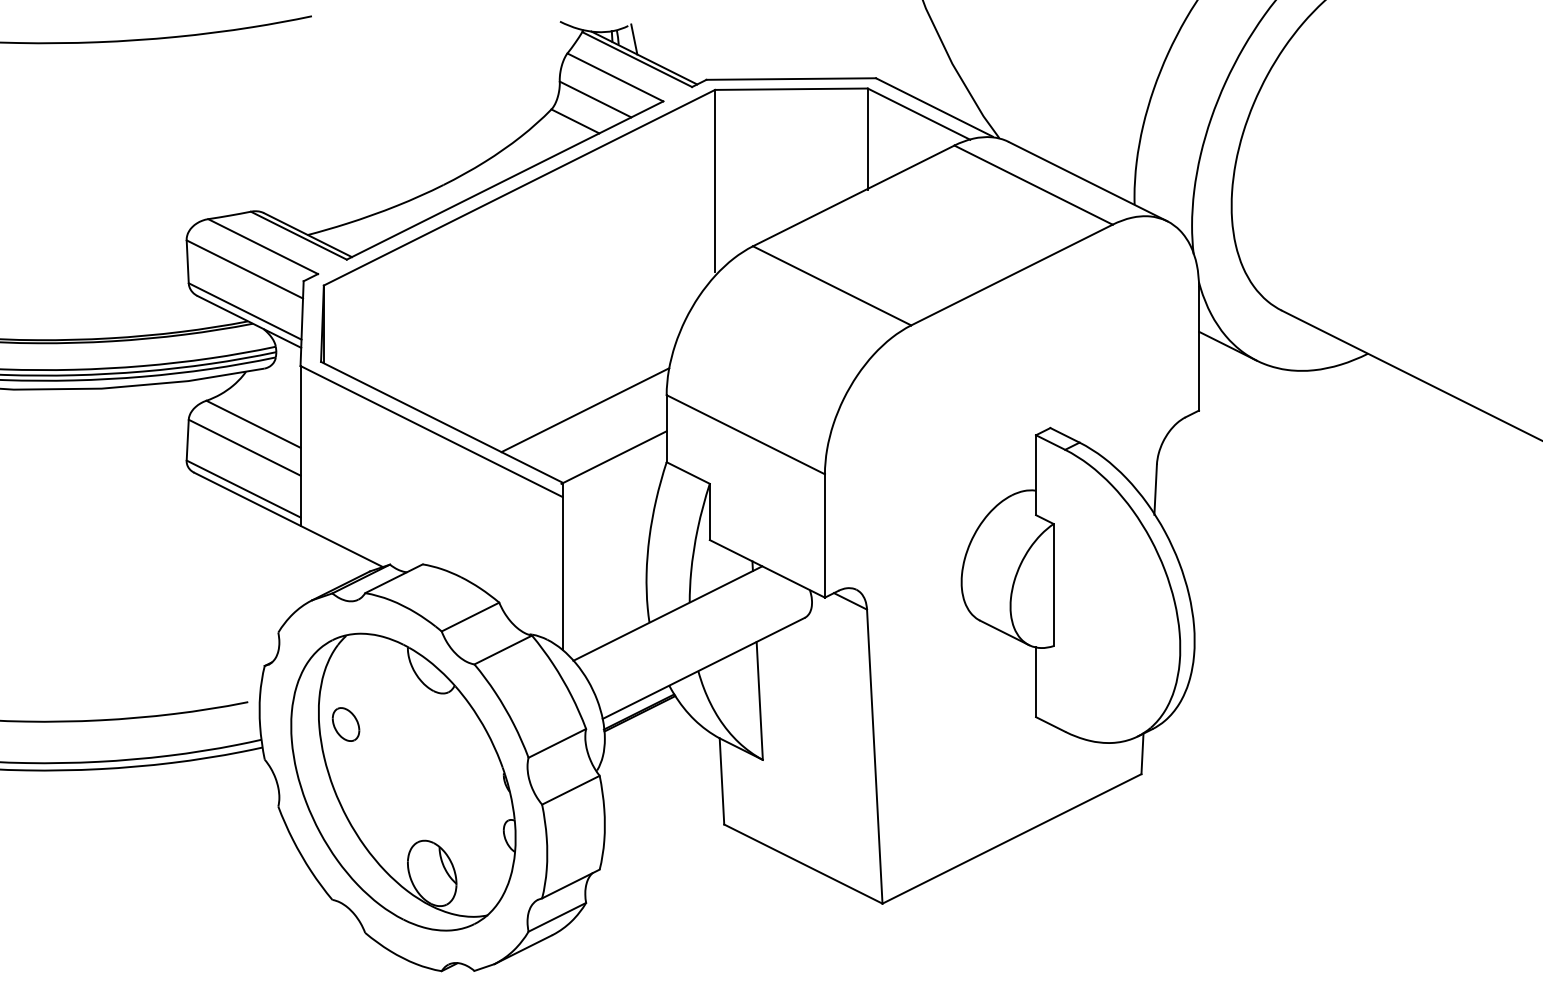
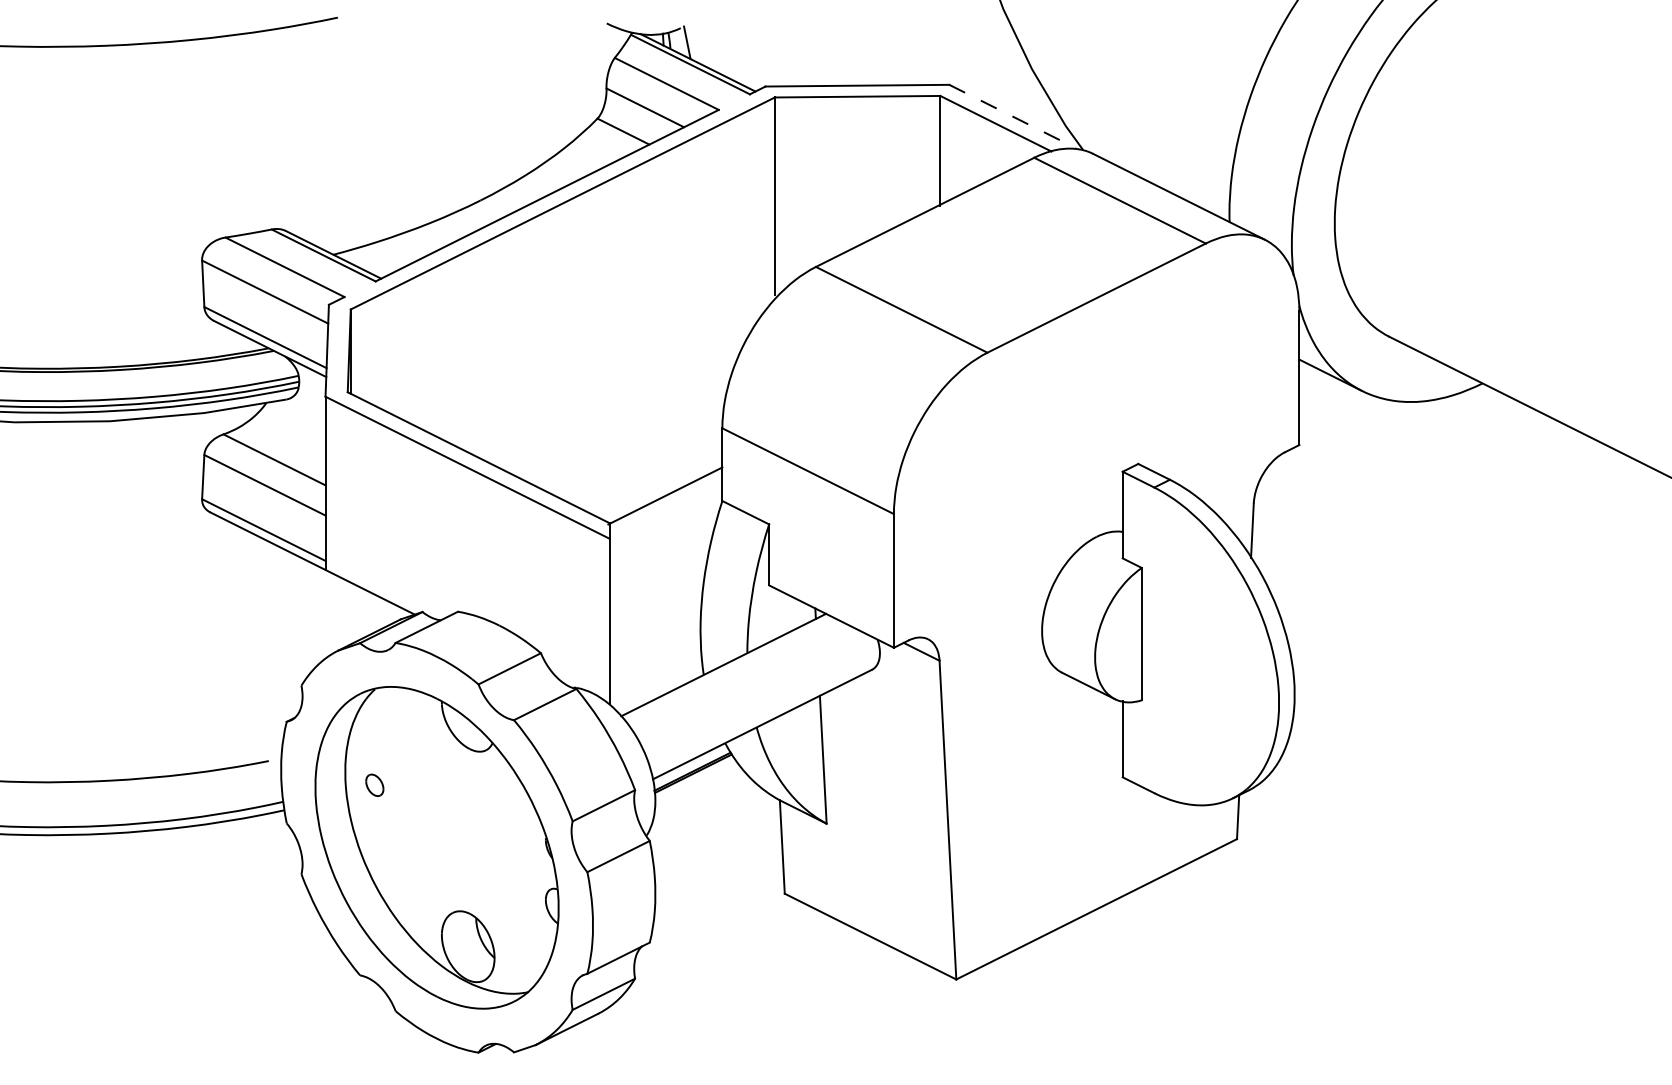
line: (934, 107) -> (1012, 116), solid -> dashed
line: (585, 410) -> (634, 444), removed
part: (345, 724) -> (374, 785), size x0.6

